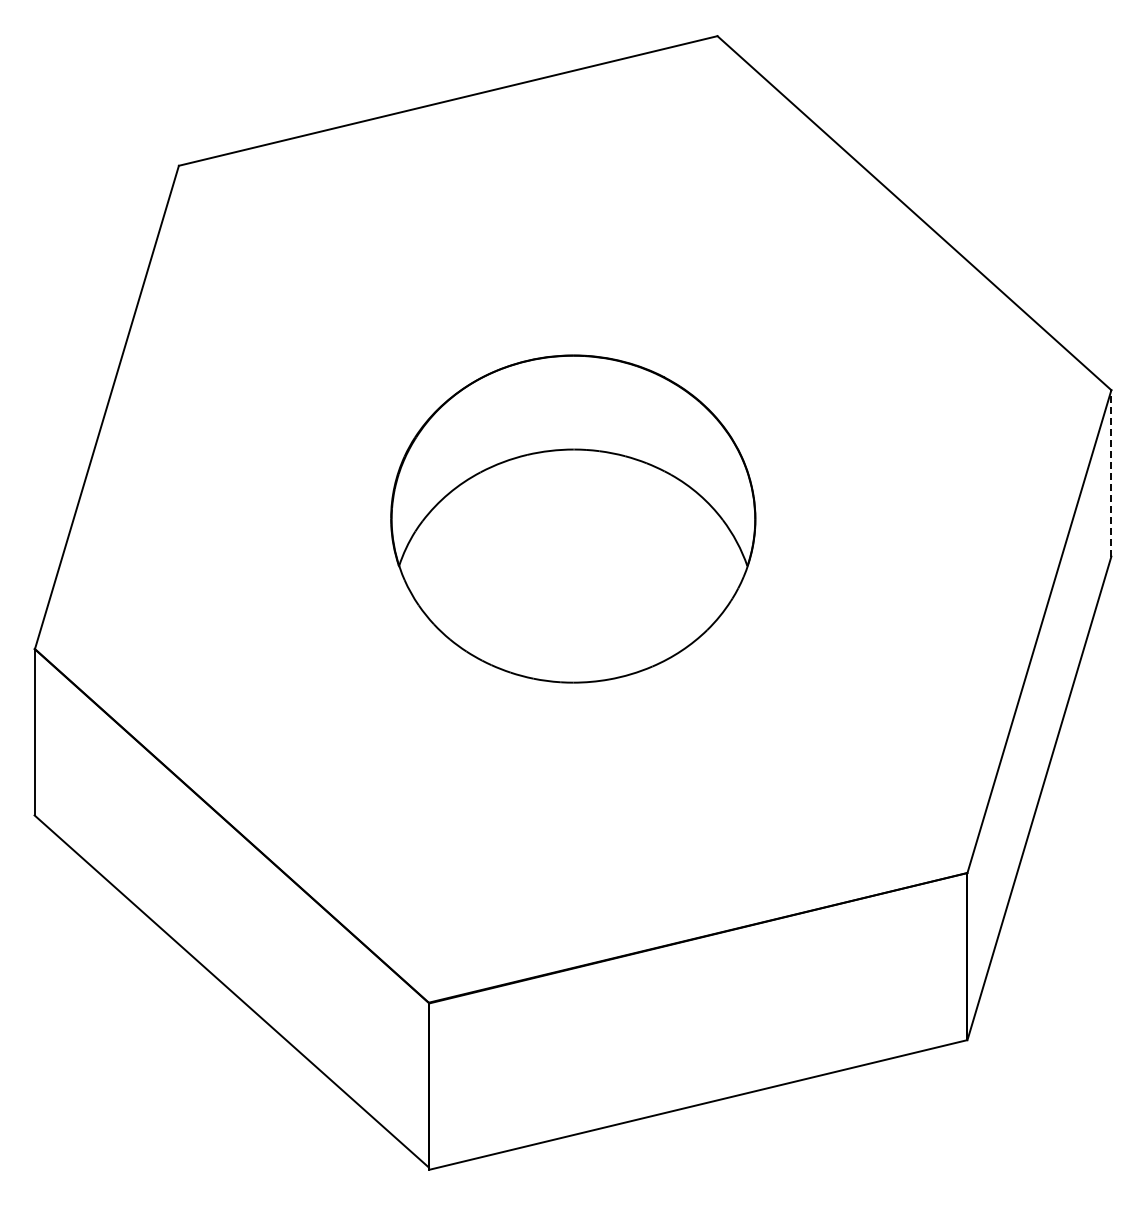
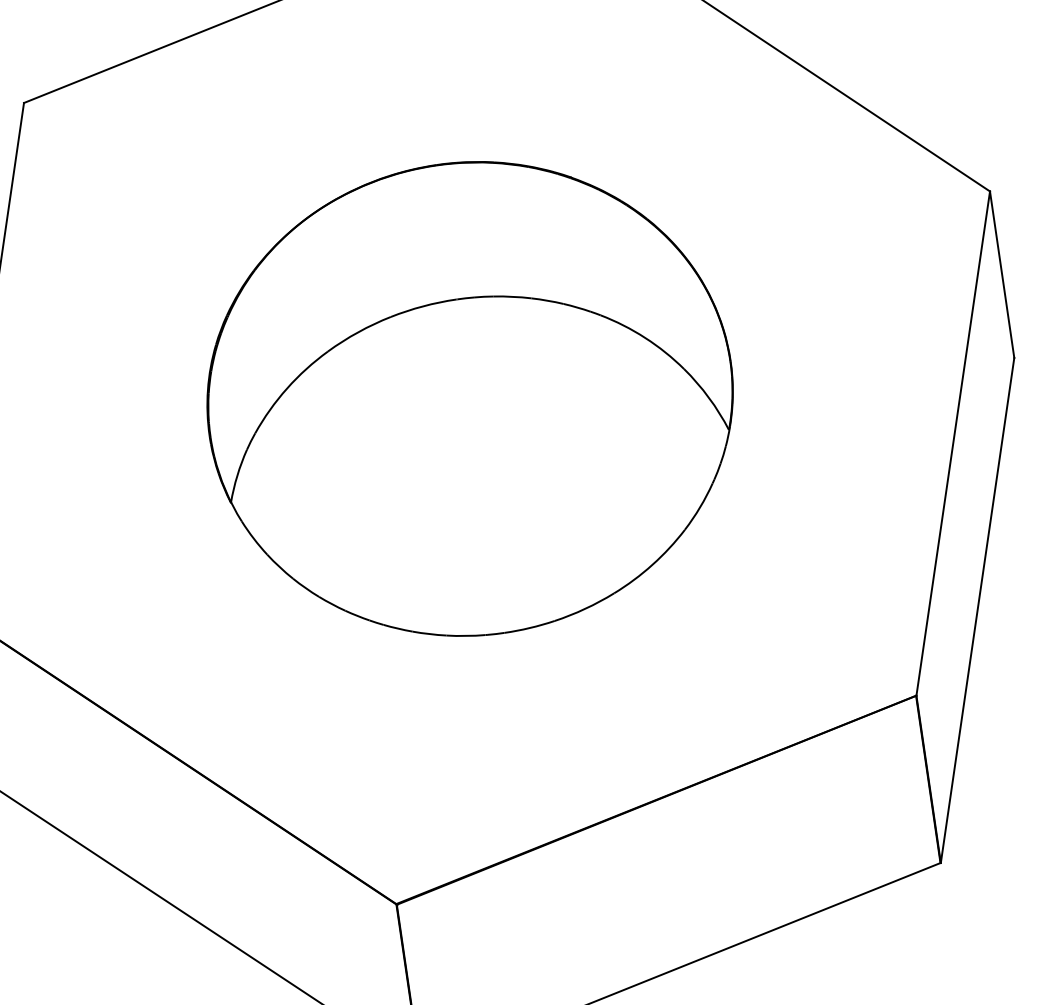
line: (1111, 472) -> (1002, 273), dashed -> solid
part: (573, 518) -> (470, 398), size x1.43

